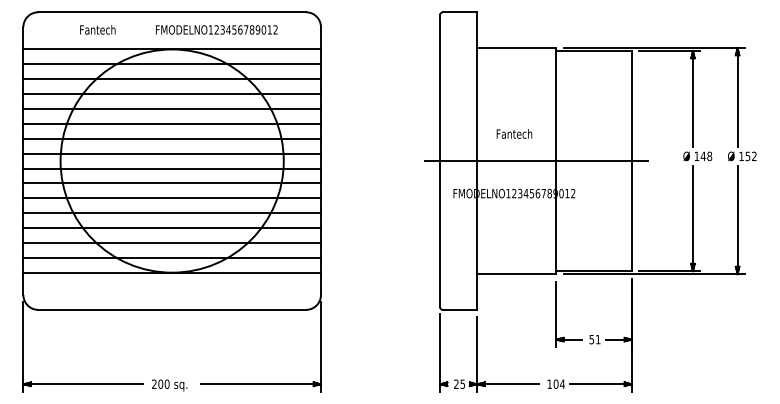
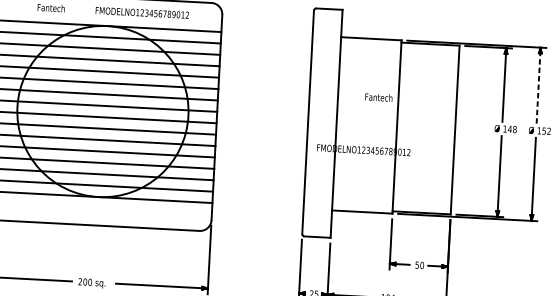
line: (737, 97) -> (538, 85), solid -> dashed
text: (514, 133) -> (378, 97), moved
line: (536, 161) -> (382, 126), removed
text: (597, 339) -> (421, 265), 51 -> 50

